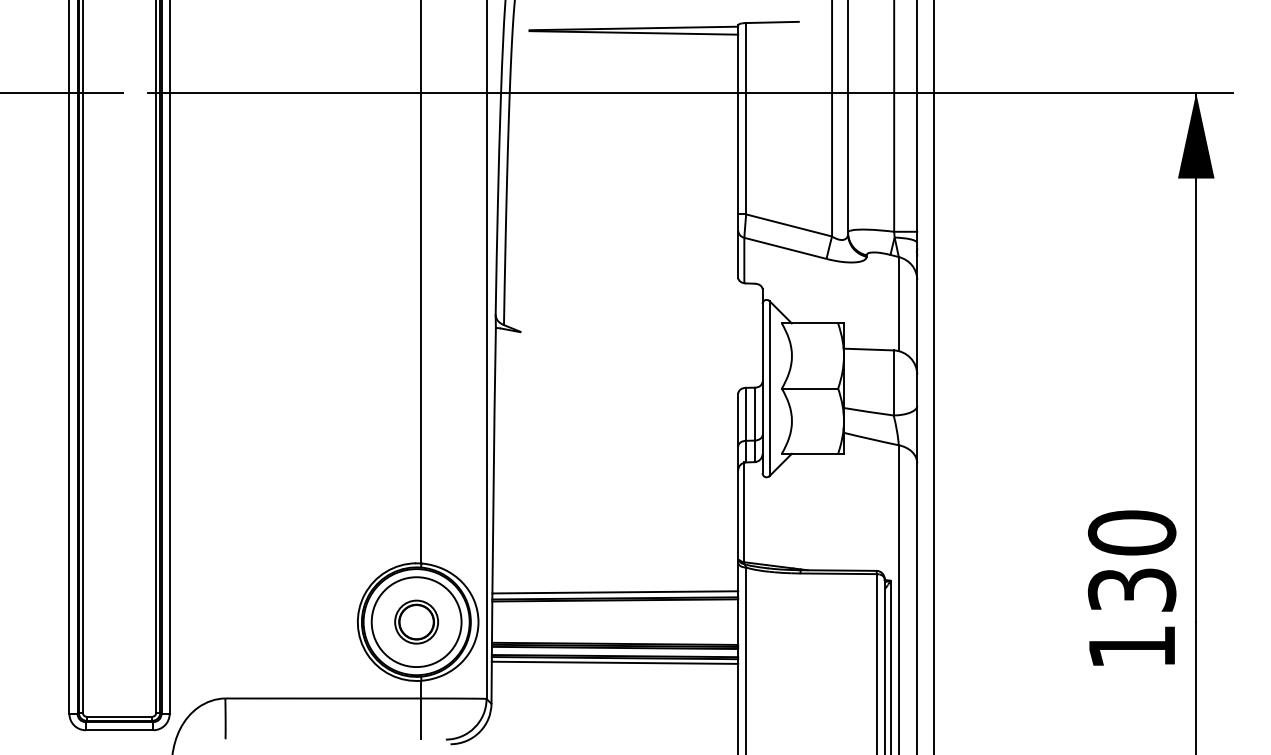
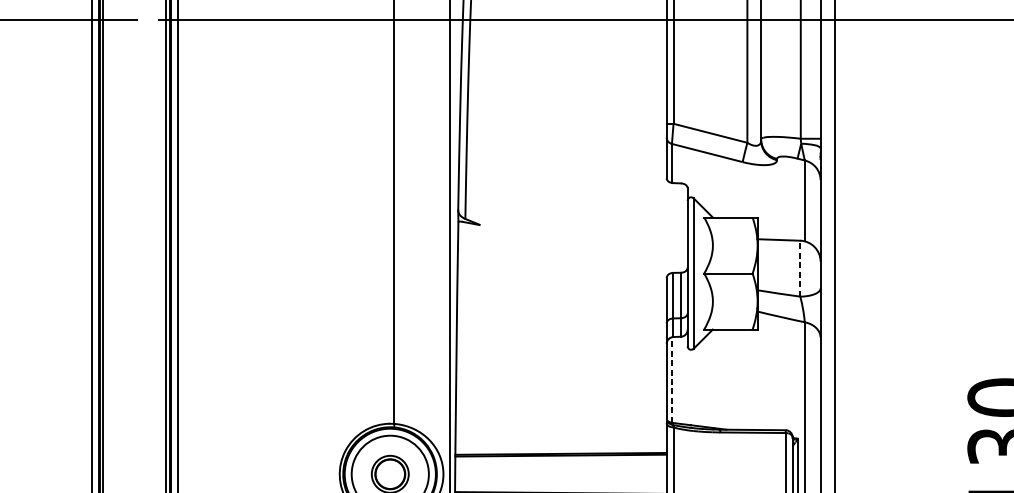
line: (893, 382) -> (800, 268), solid -> dashed
line: (744, 512) -> (672, 380), solid -> dashed
line: (615, 592) -> (561, 448), removed

